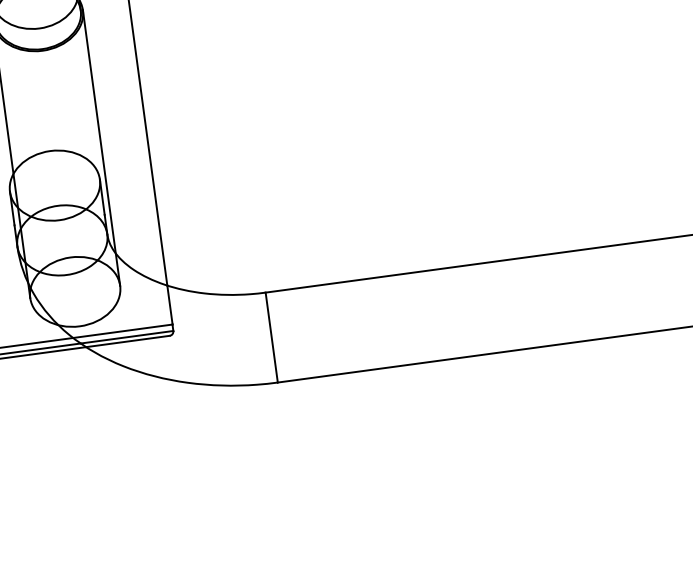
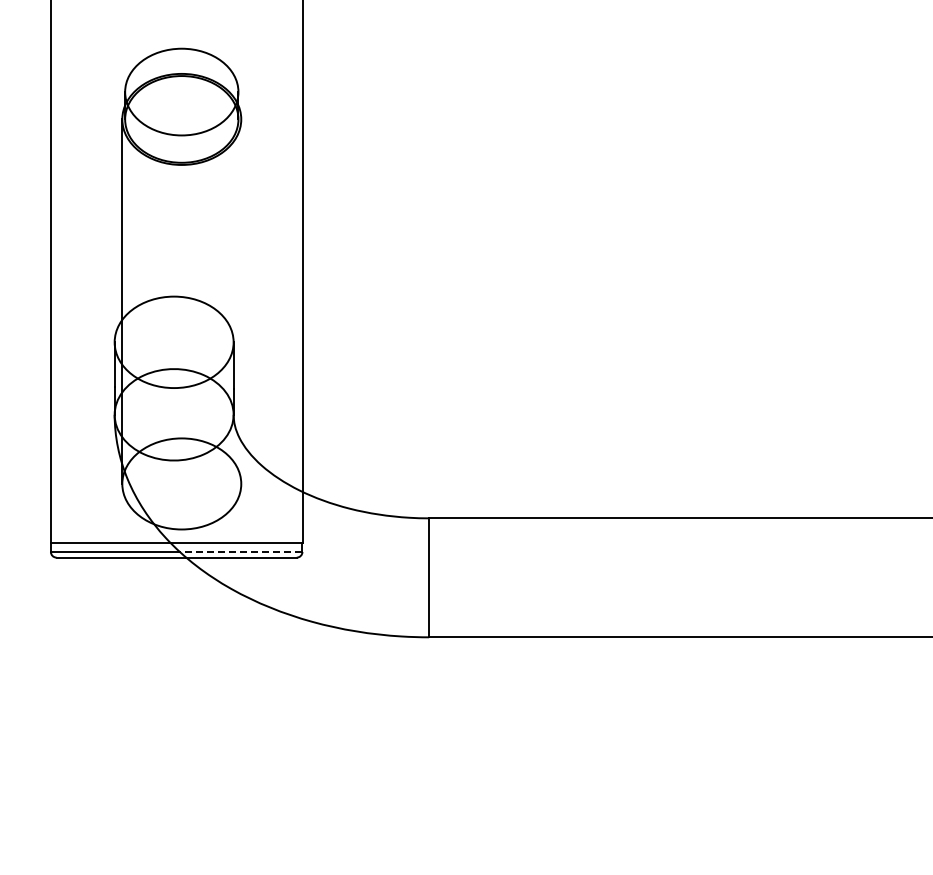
line: (101, 147) -> (241, 301), removed
line: (126, 336) -> (240, 551), solid -> dashed

